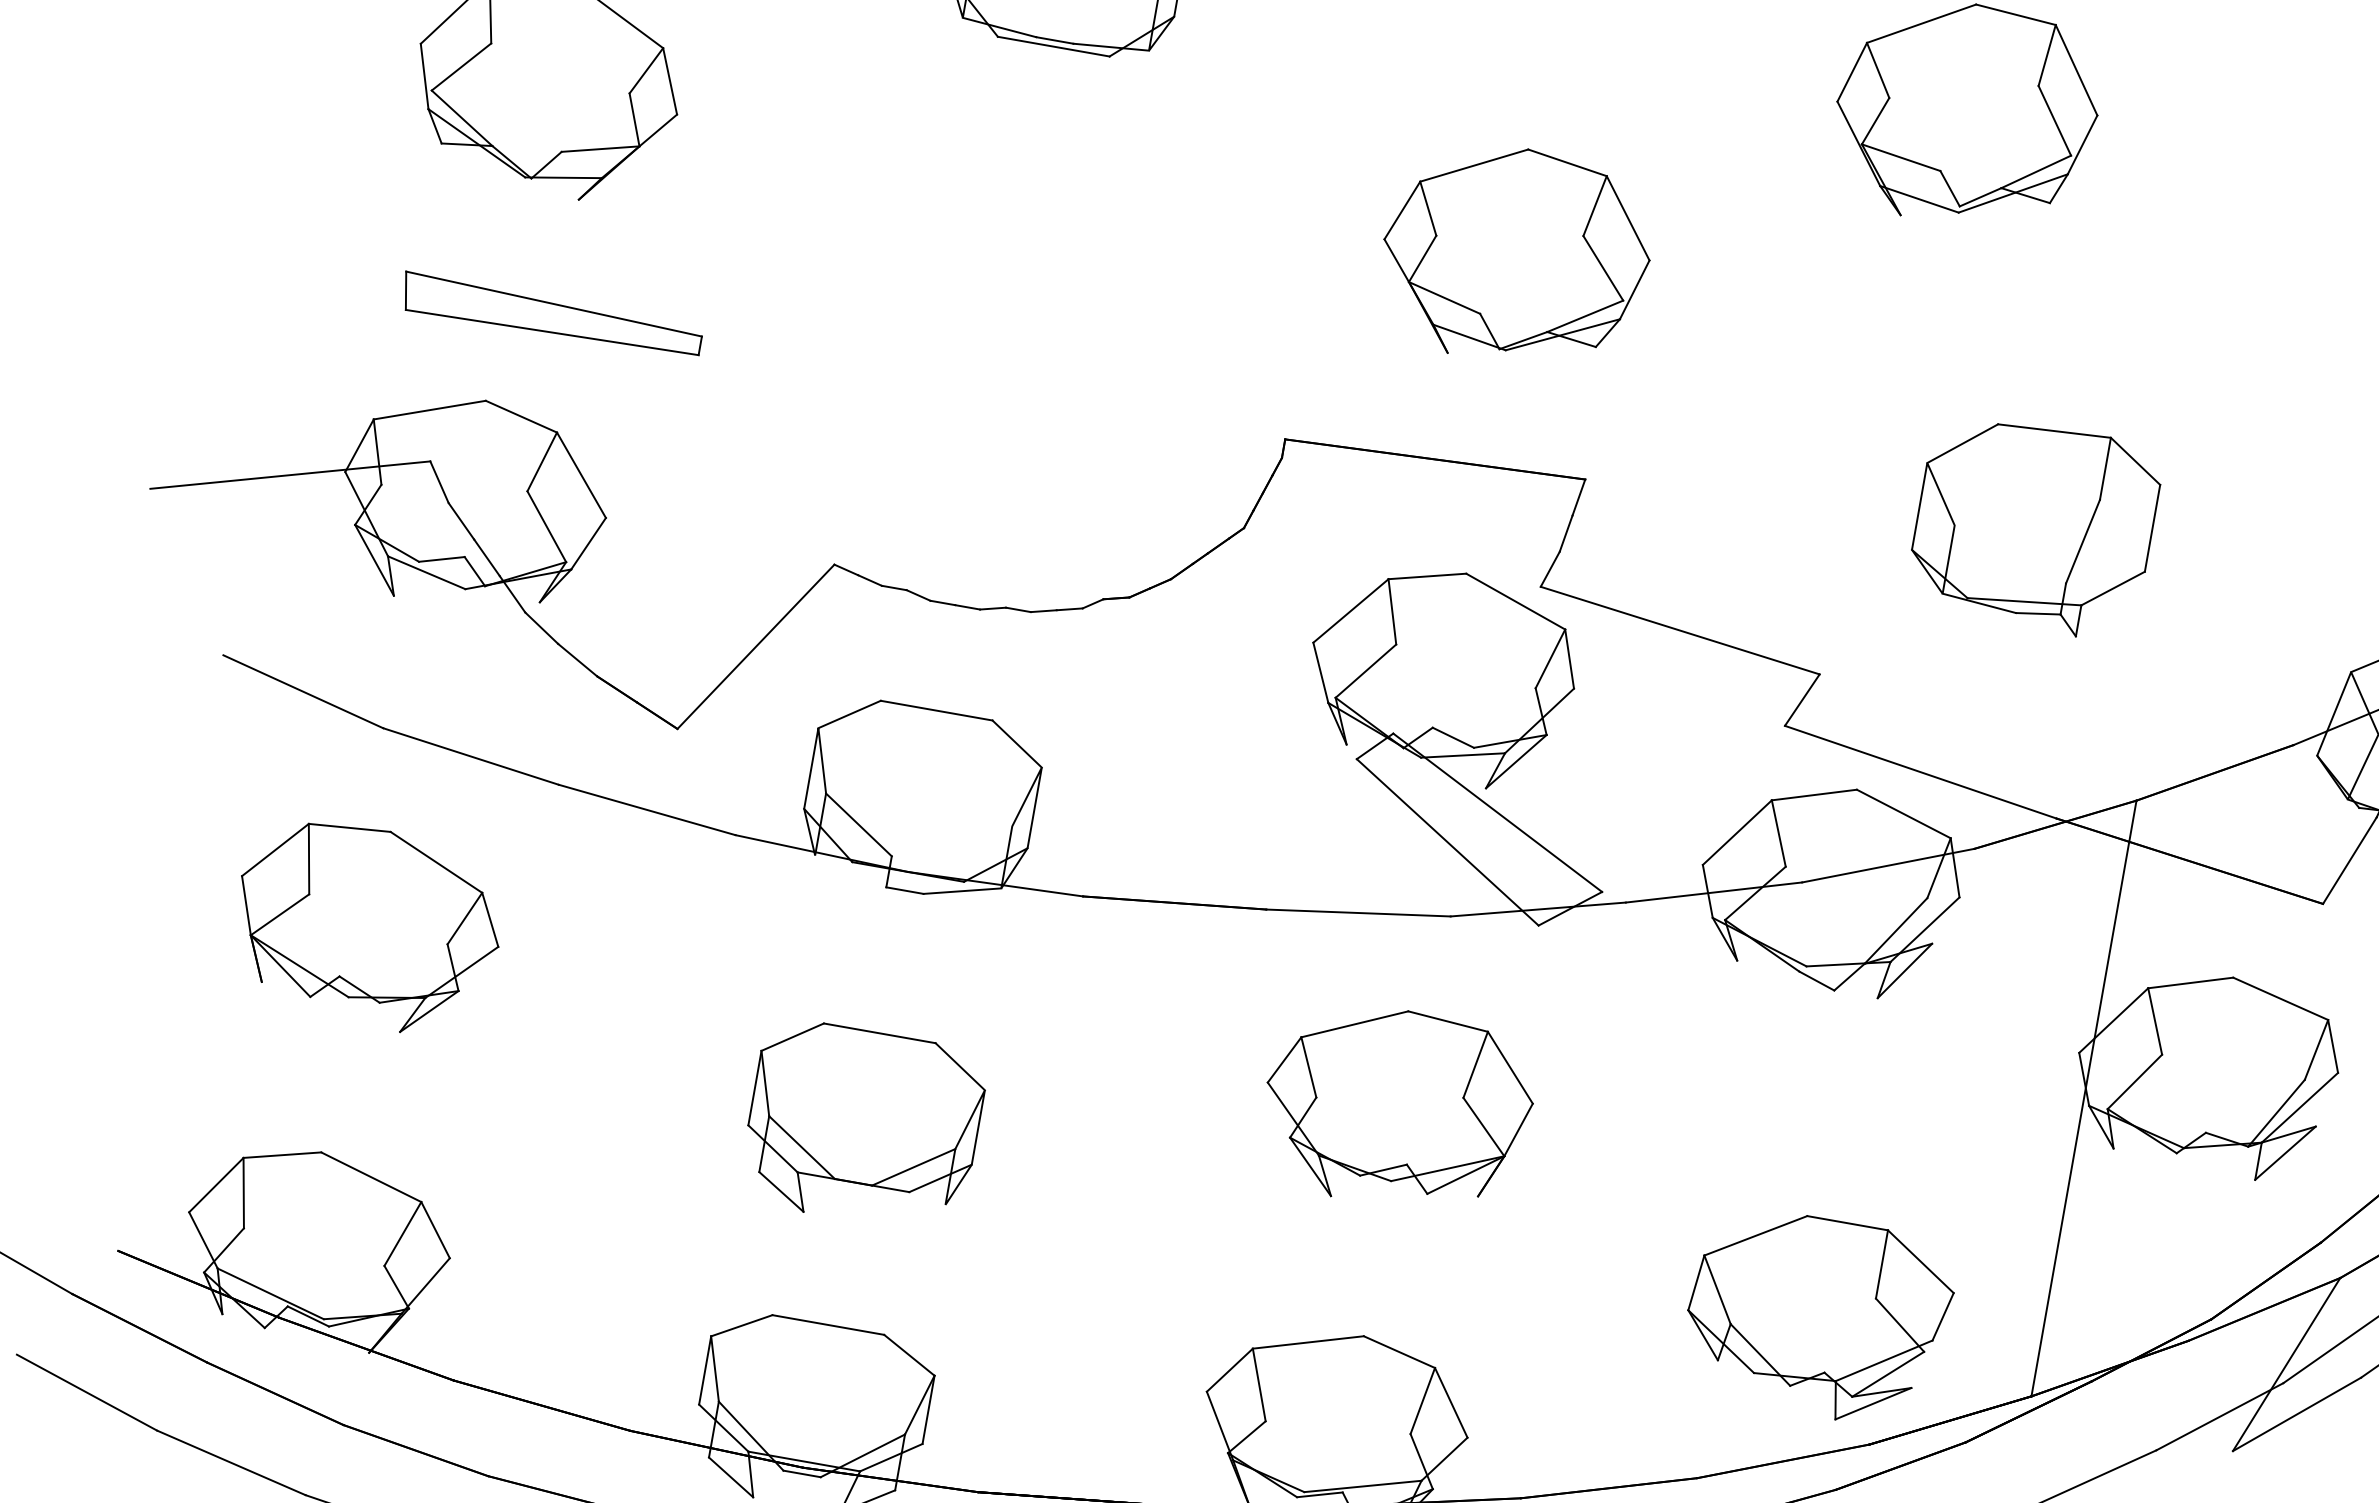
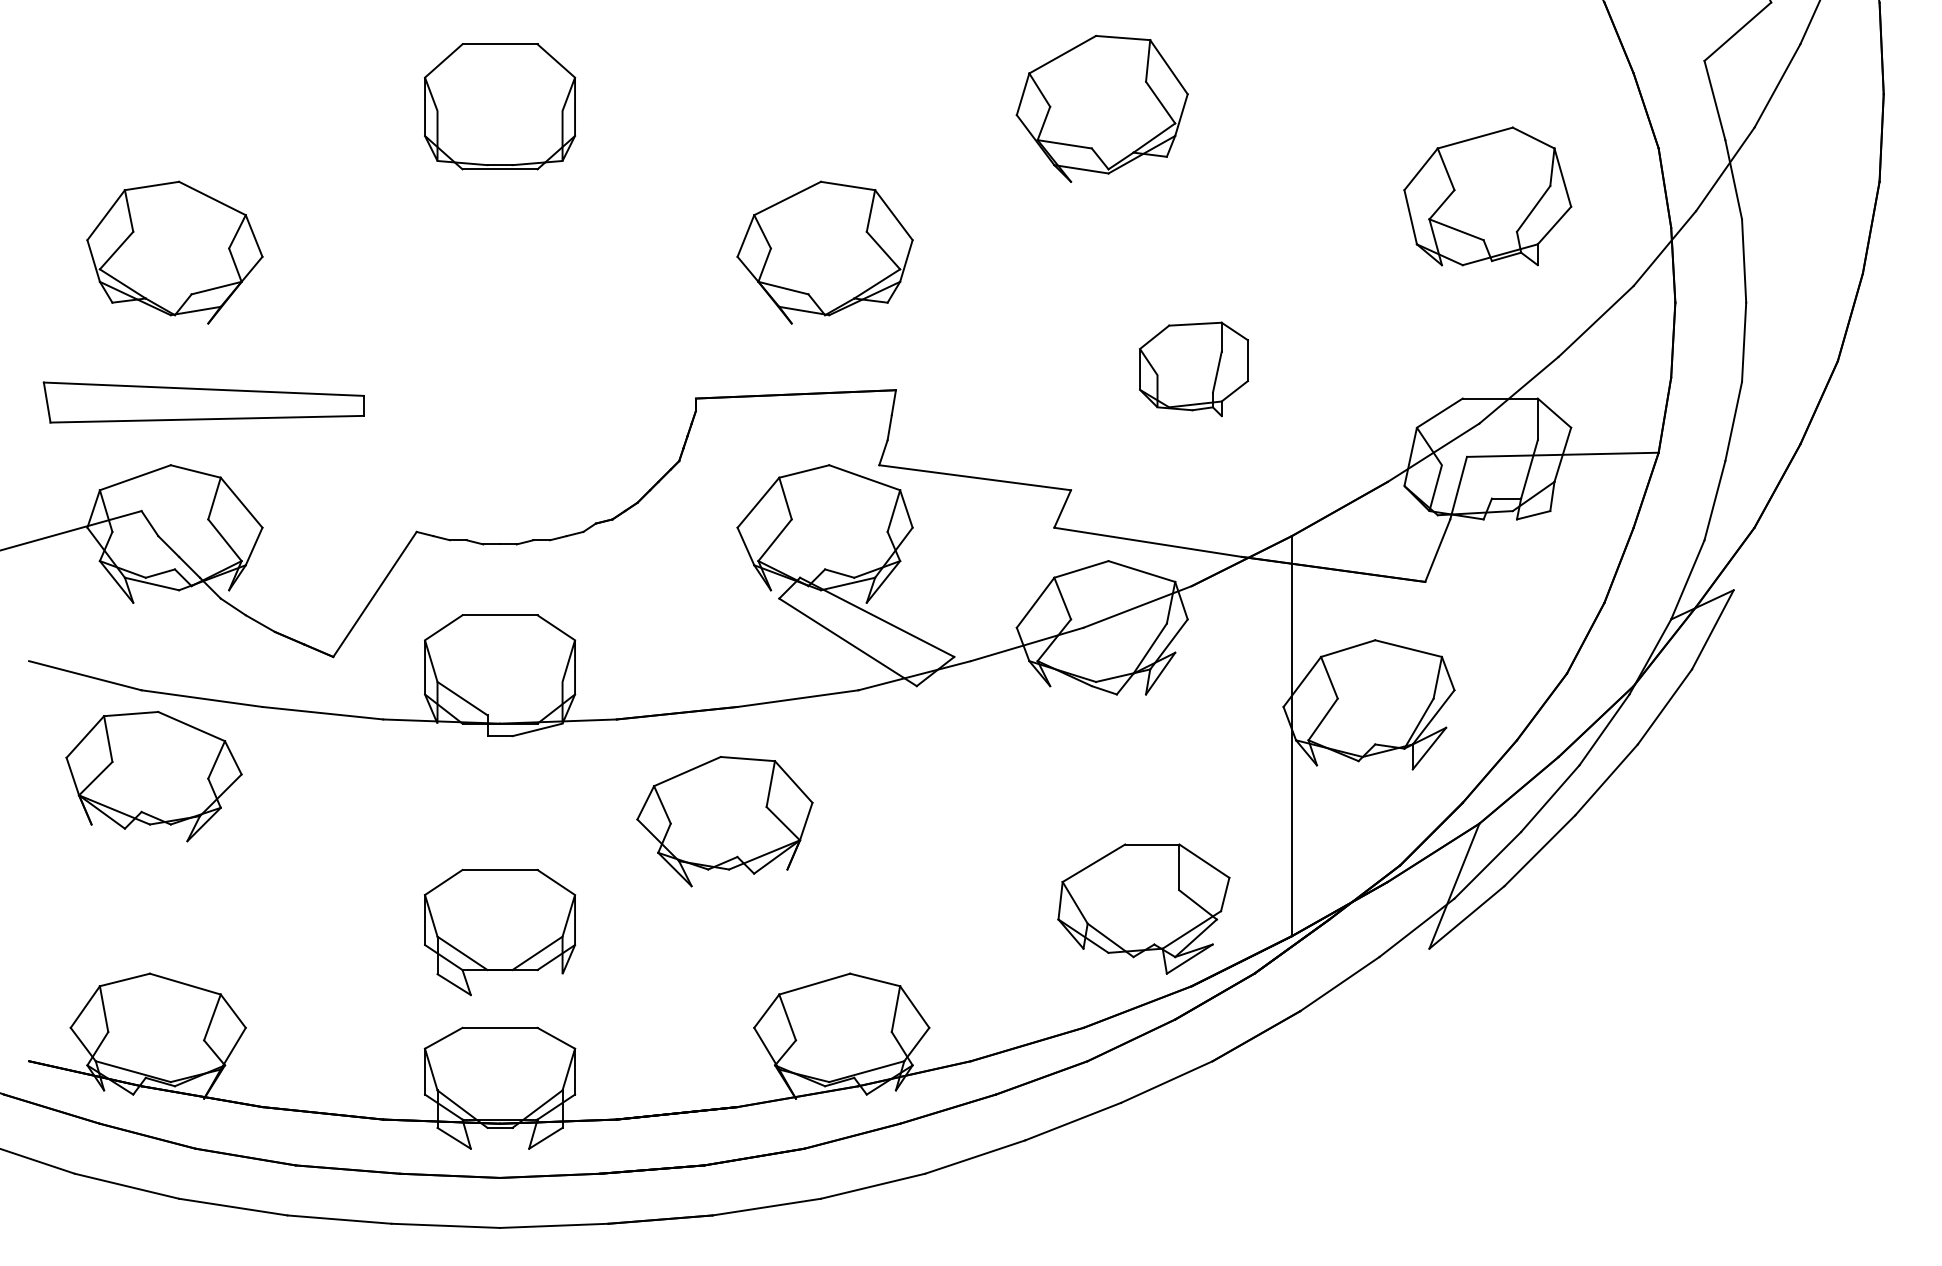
part: (552, 316) -> (204, 402), size x1.6
part: (2033, 526) -> (1193, 369), size x0.7
part: (366, 926) -> (153, 776), moved
part: (1396, 1108) -> (724, 821), moved
part: (862, 1126) -> (499, 932), moved

